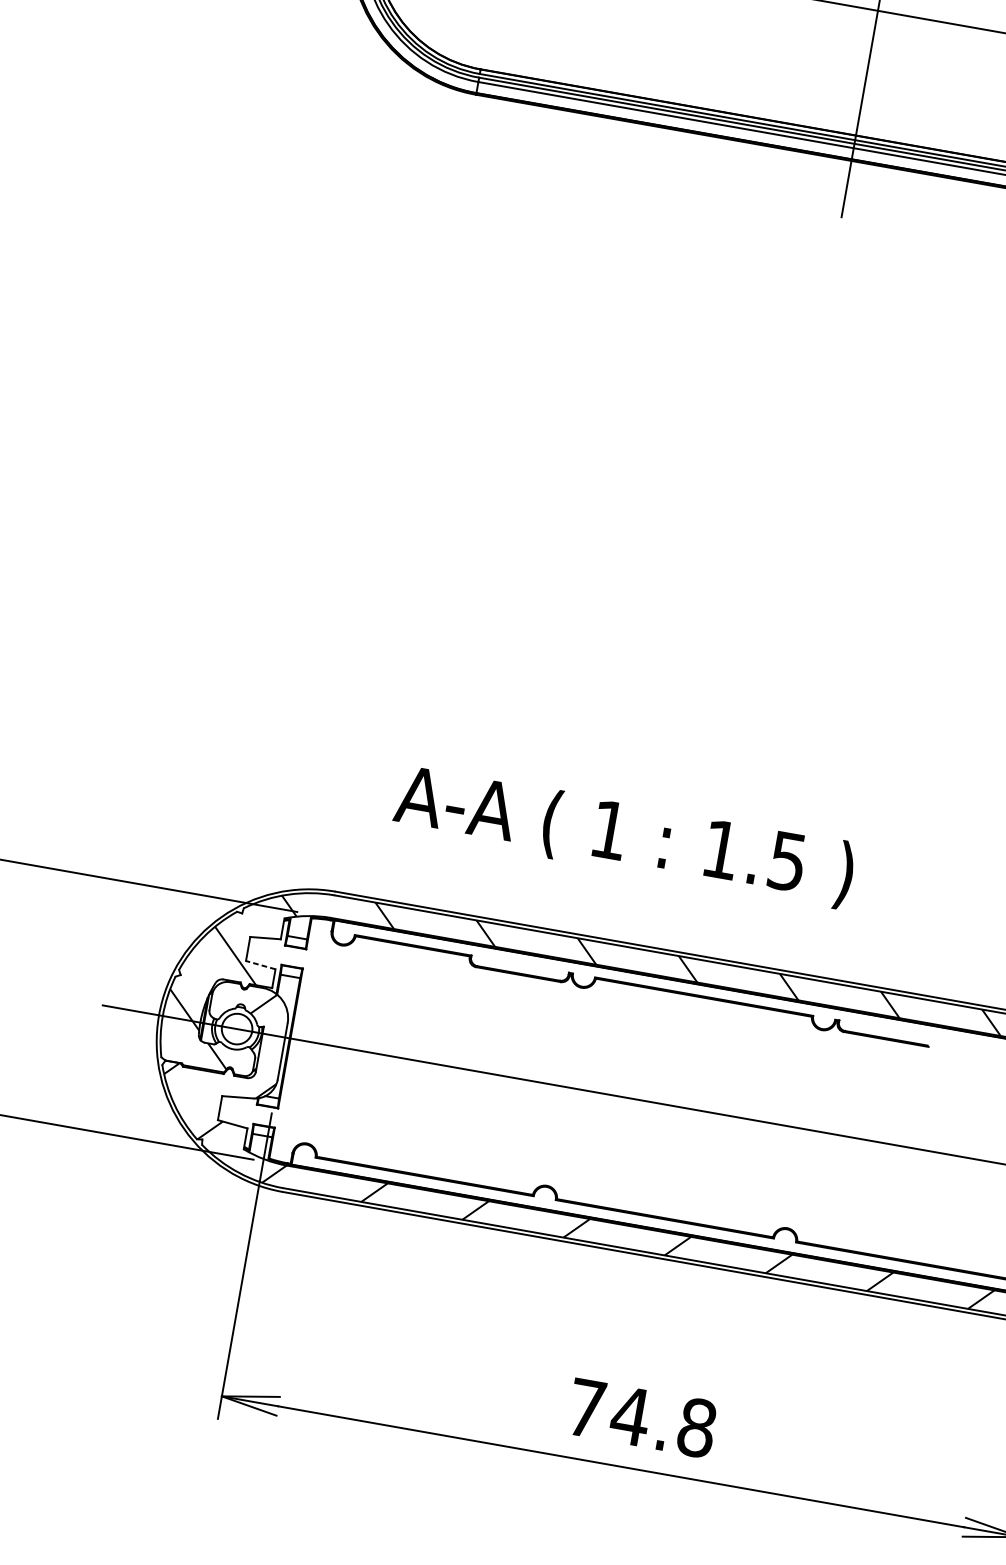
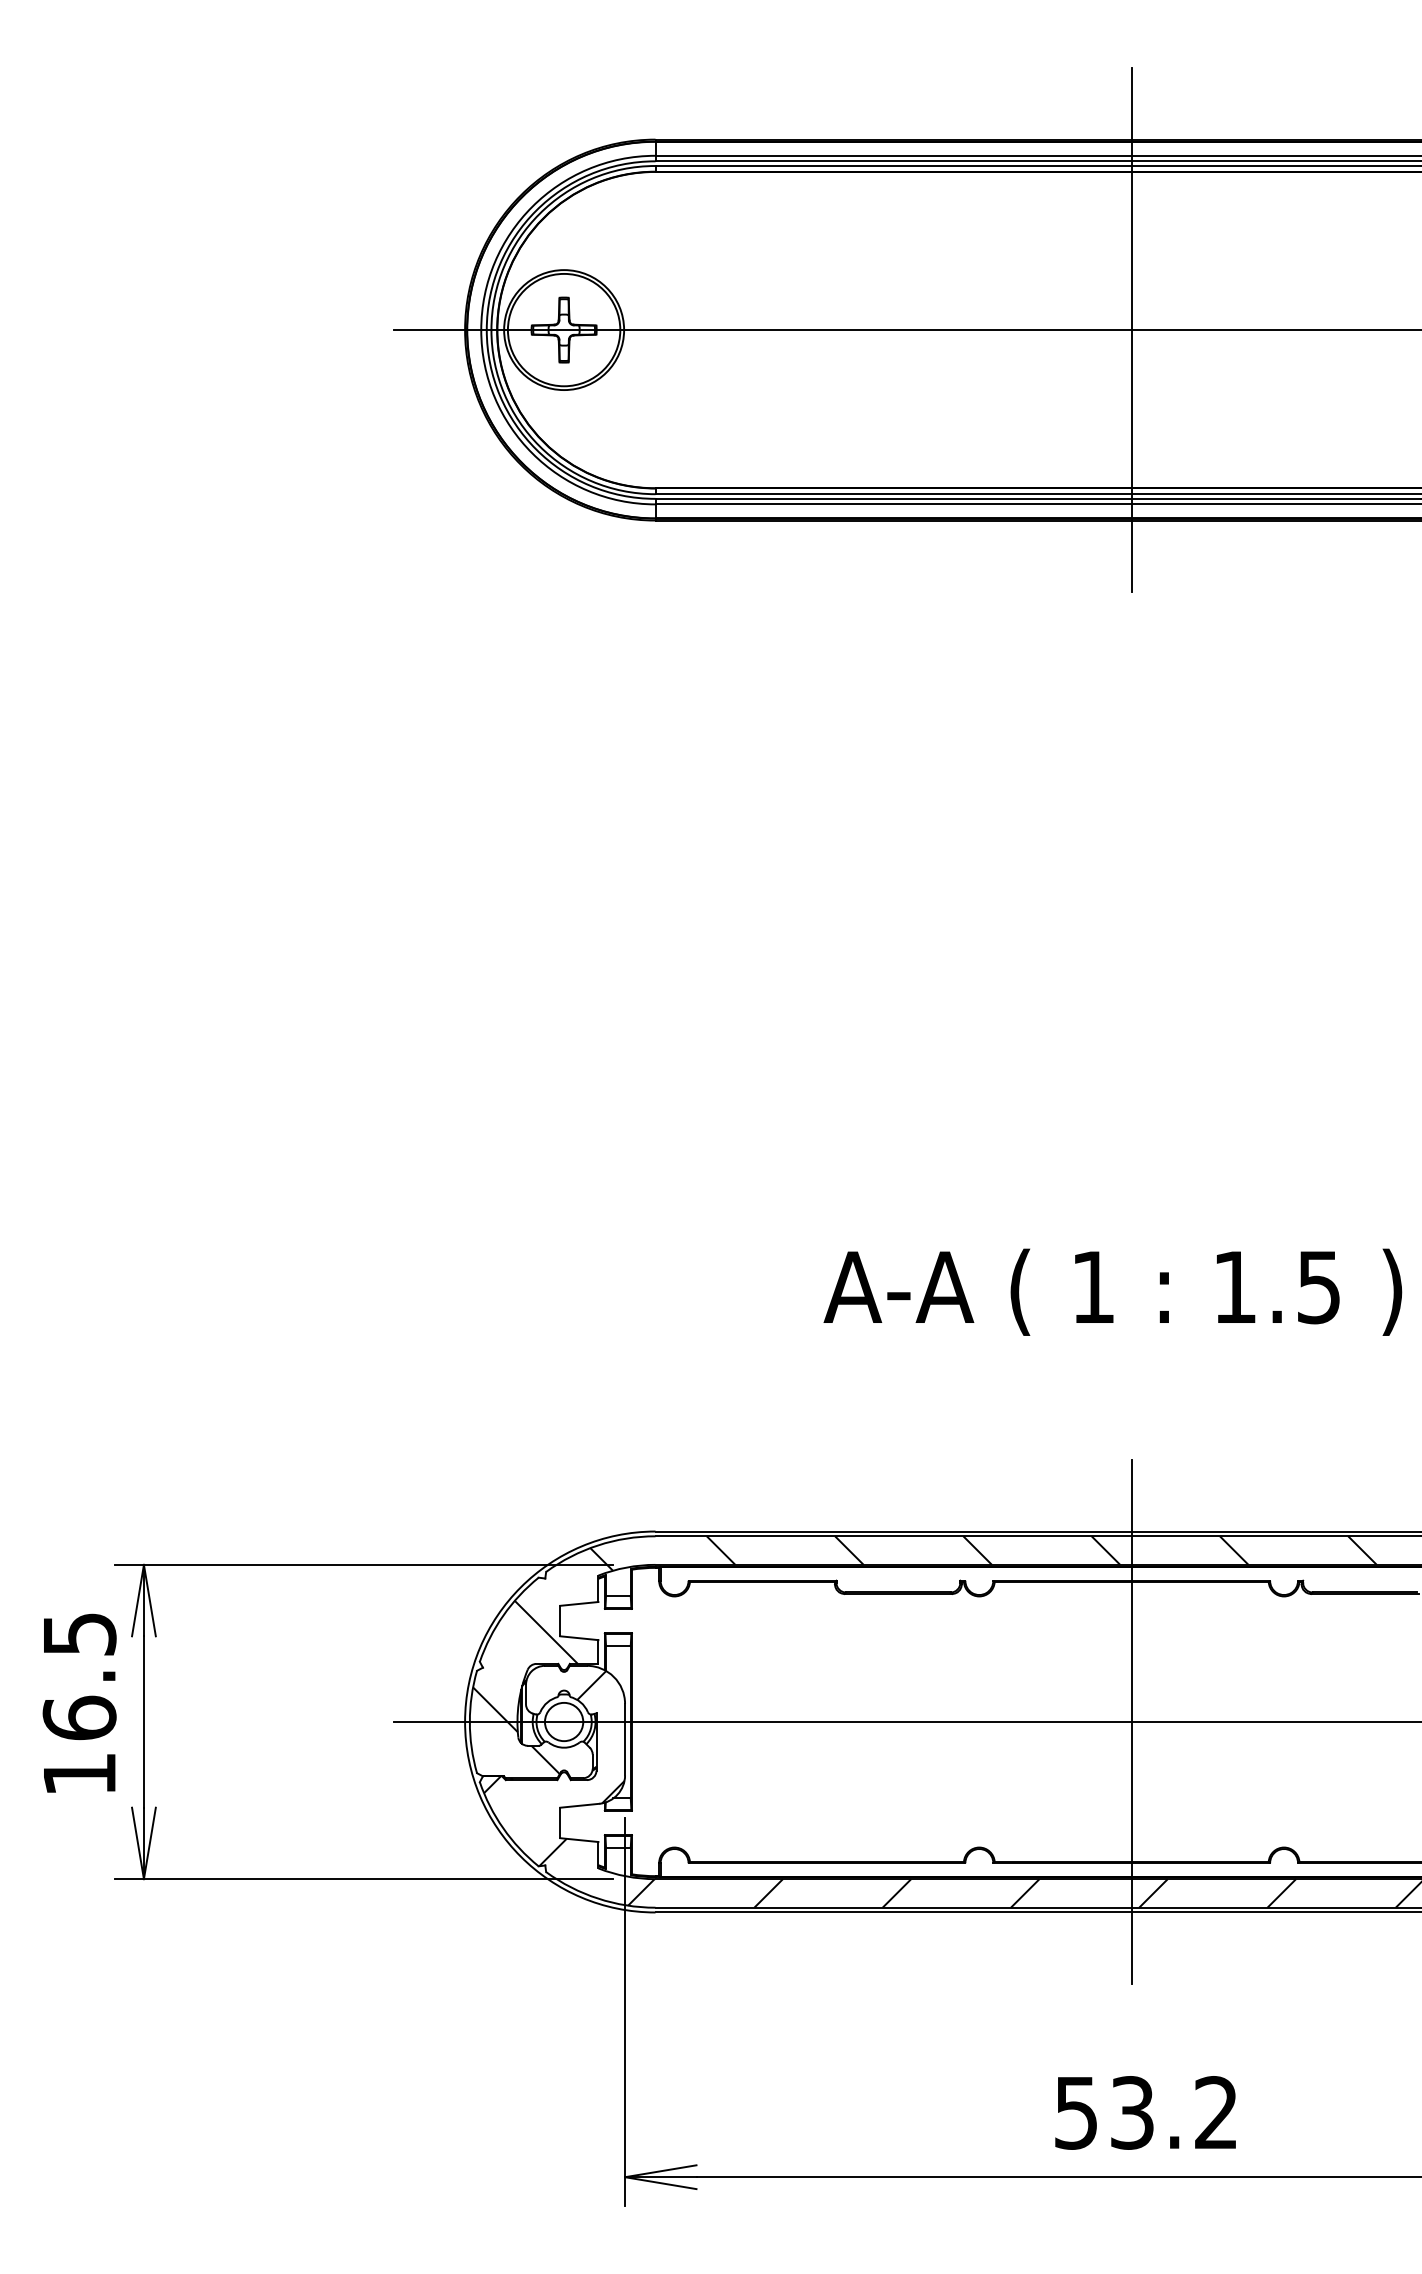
text: (624, 836) -> (1112, 1291), moved
line: (260, 965) -> (578, 1638), dashed -> solid
line: (684, 1107) -> (1131, 1721), added
text: (641, 1417) -> (1146, 2112), 74.8 -> 53.2

